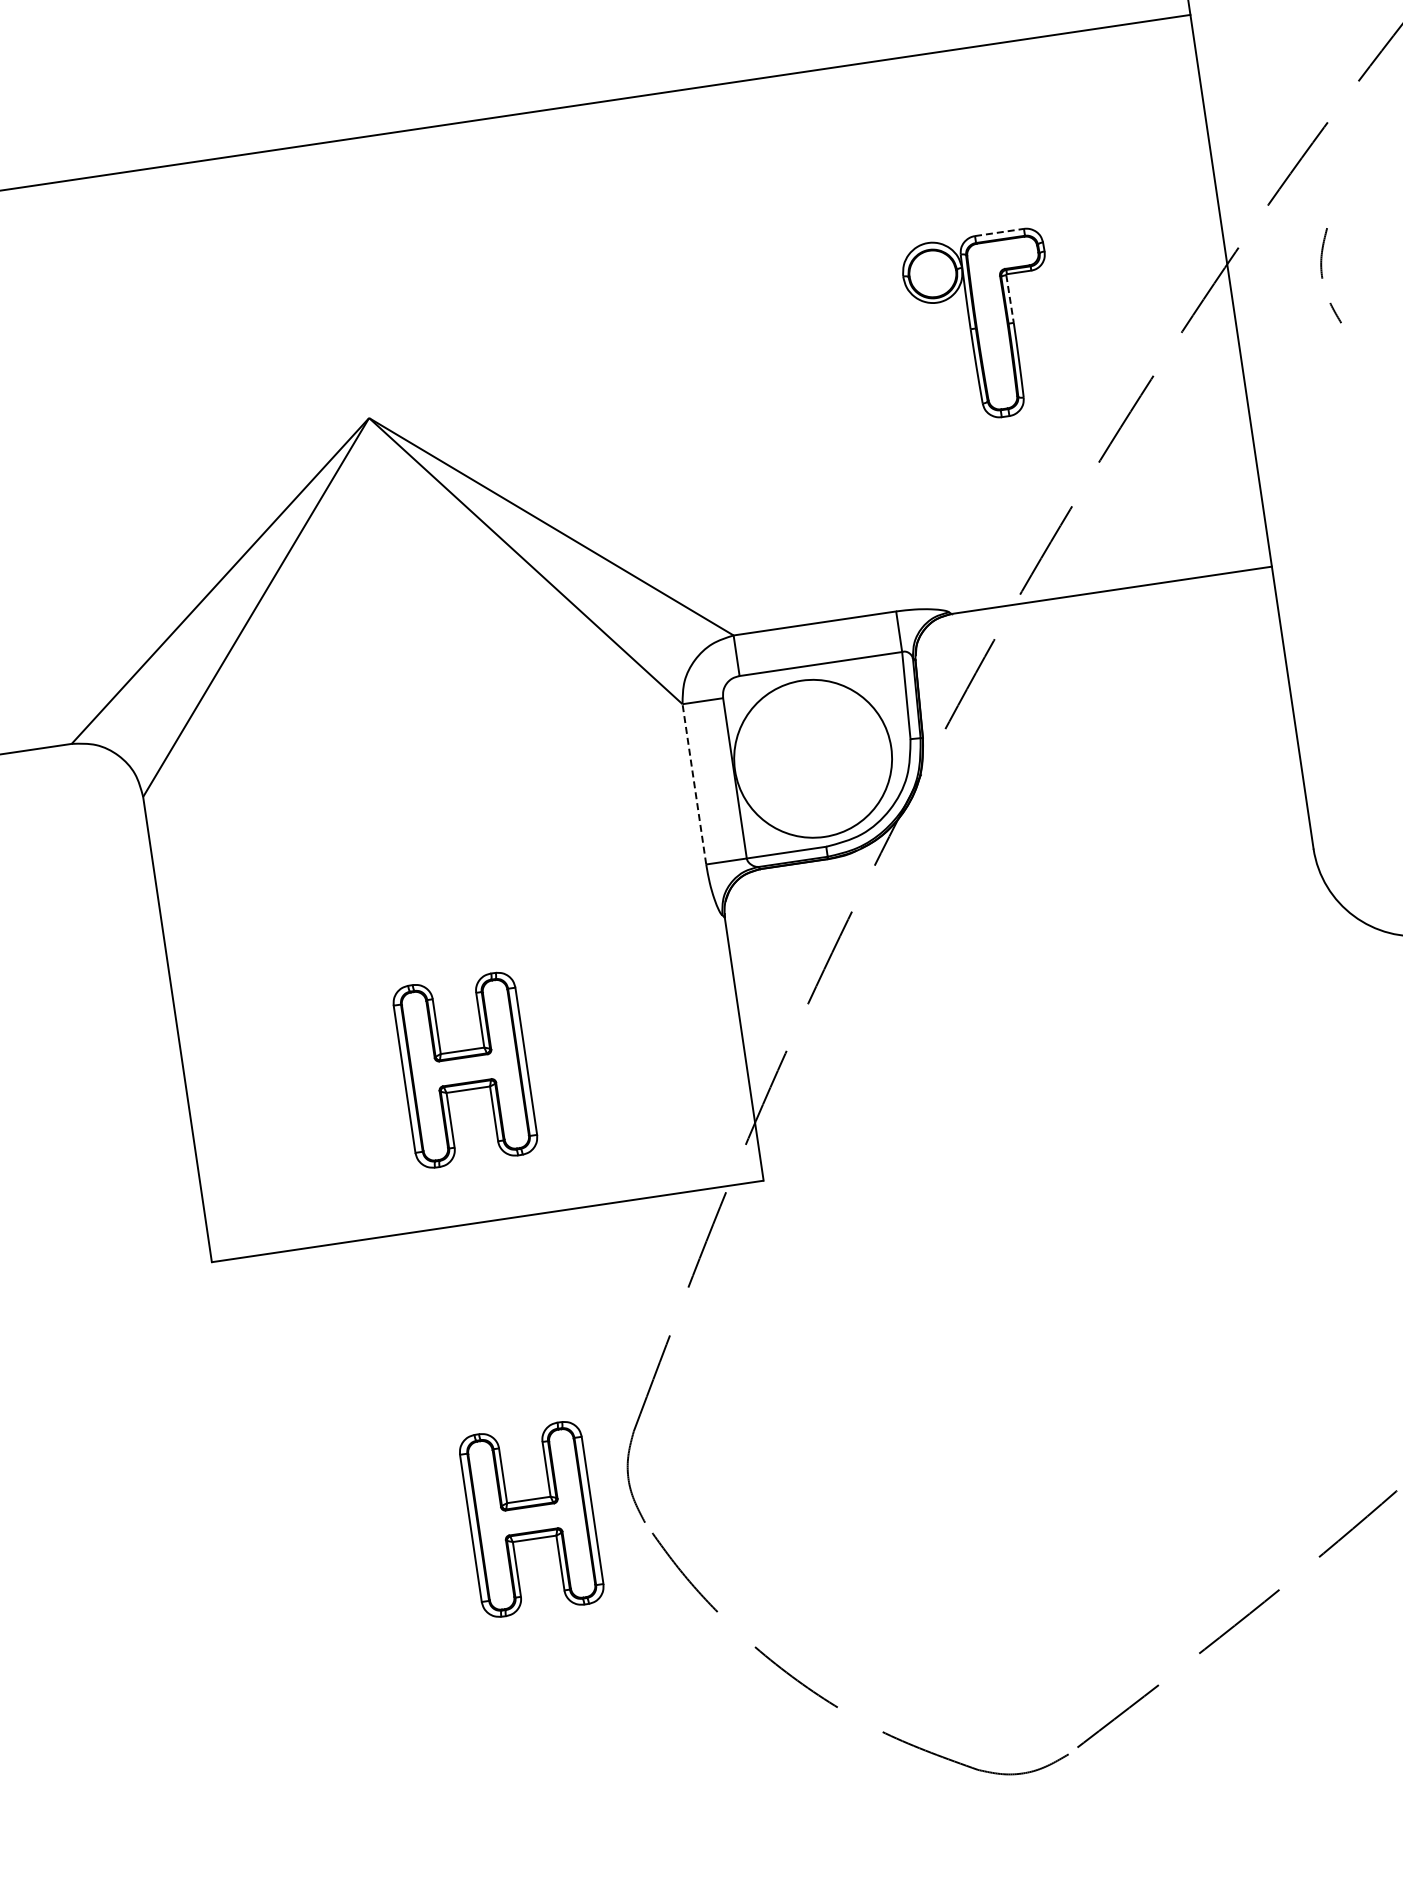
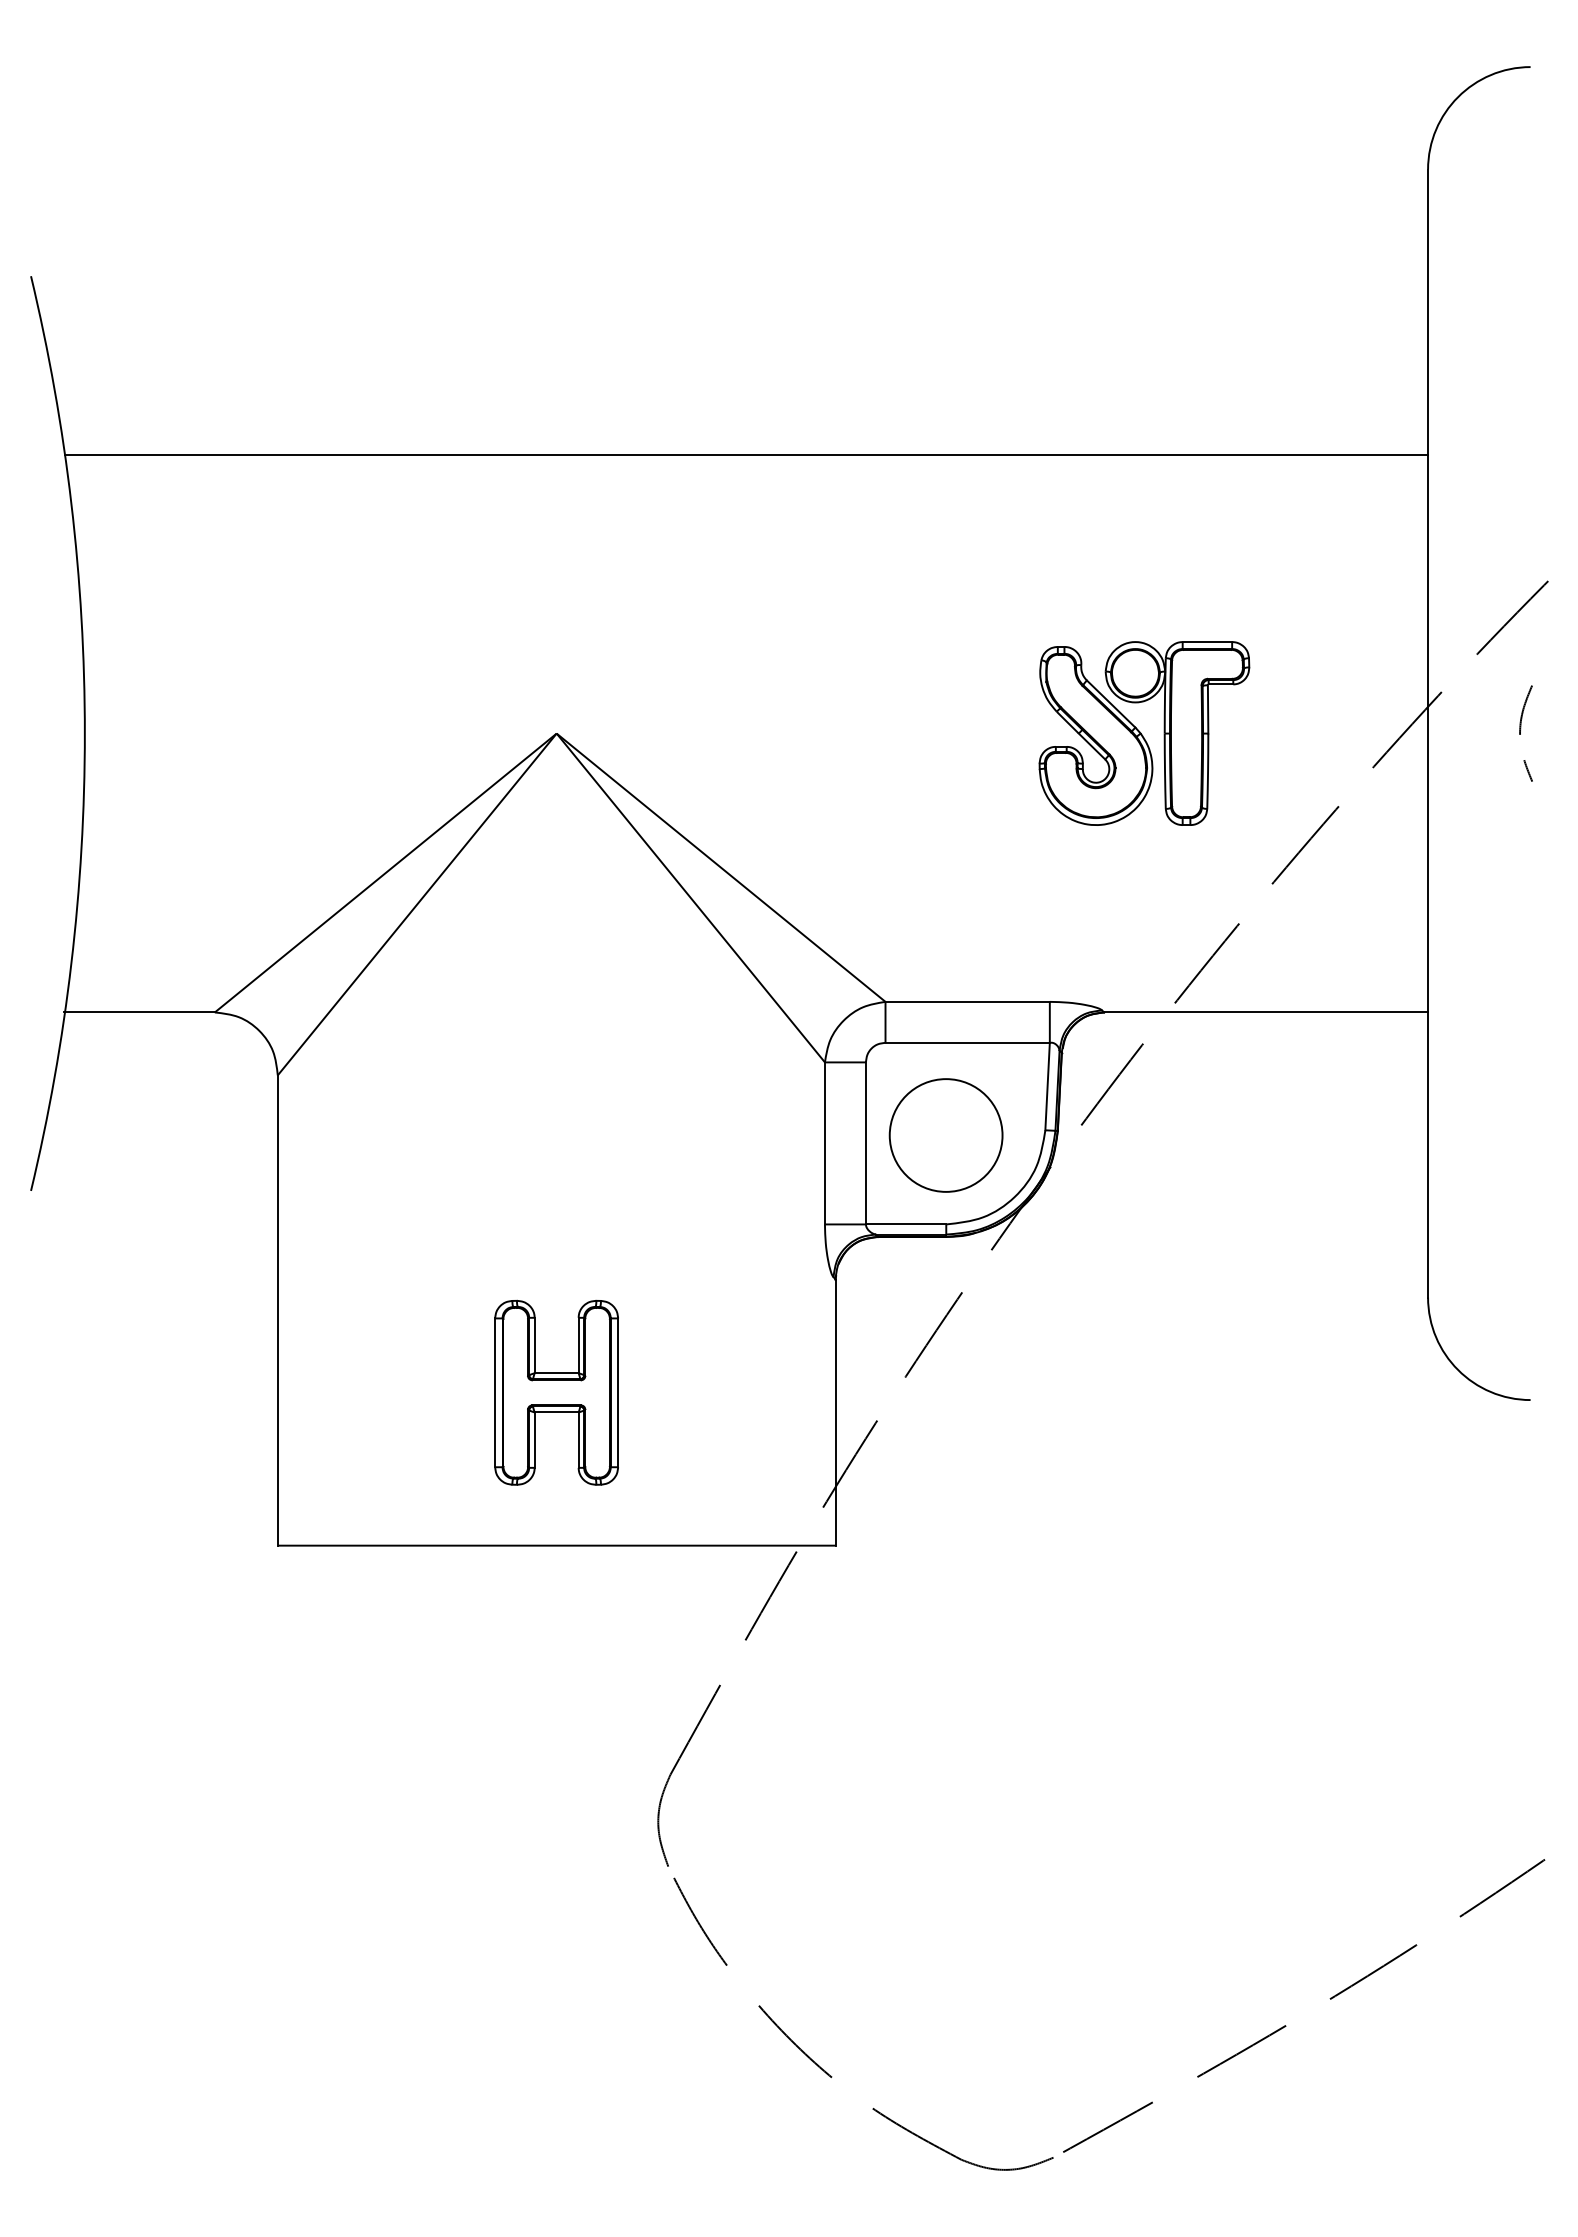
line: (999, 232) -> (1207, 642), dashed -> solid
line: (1010, 299) -> (1208, 709), dashed -> solid
part: (902, 341) -> (1095, 735), added
circle: (812, 758) -> (945, 1135), size x0.71
line: (693, 783) -> (824, 1142), dashed -> solid
part: (531, 1519) -> (556, 1846), removed

